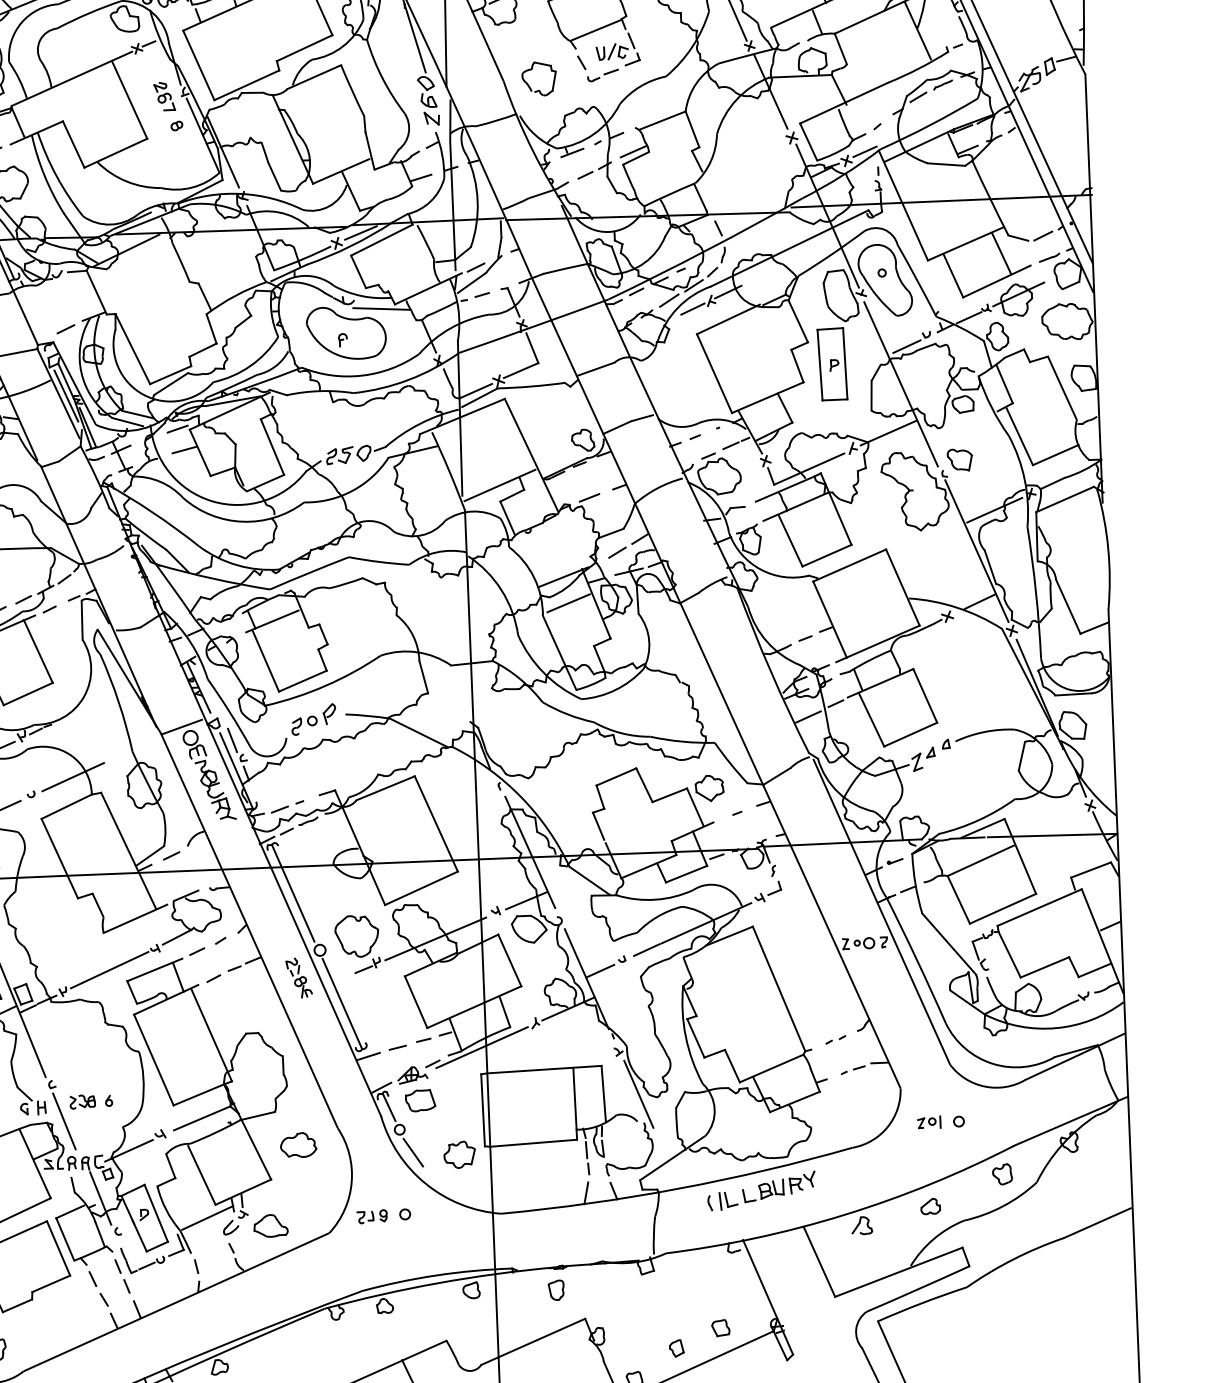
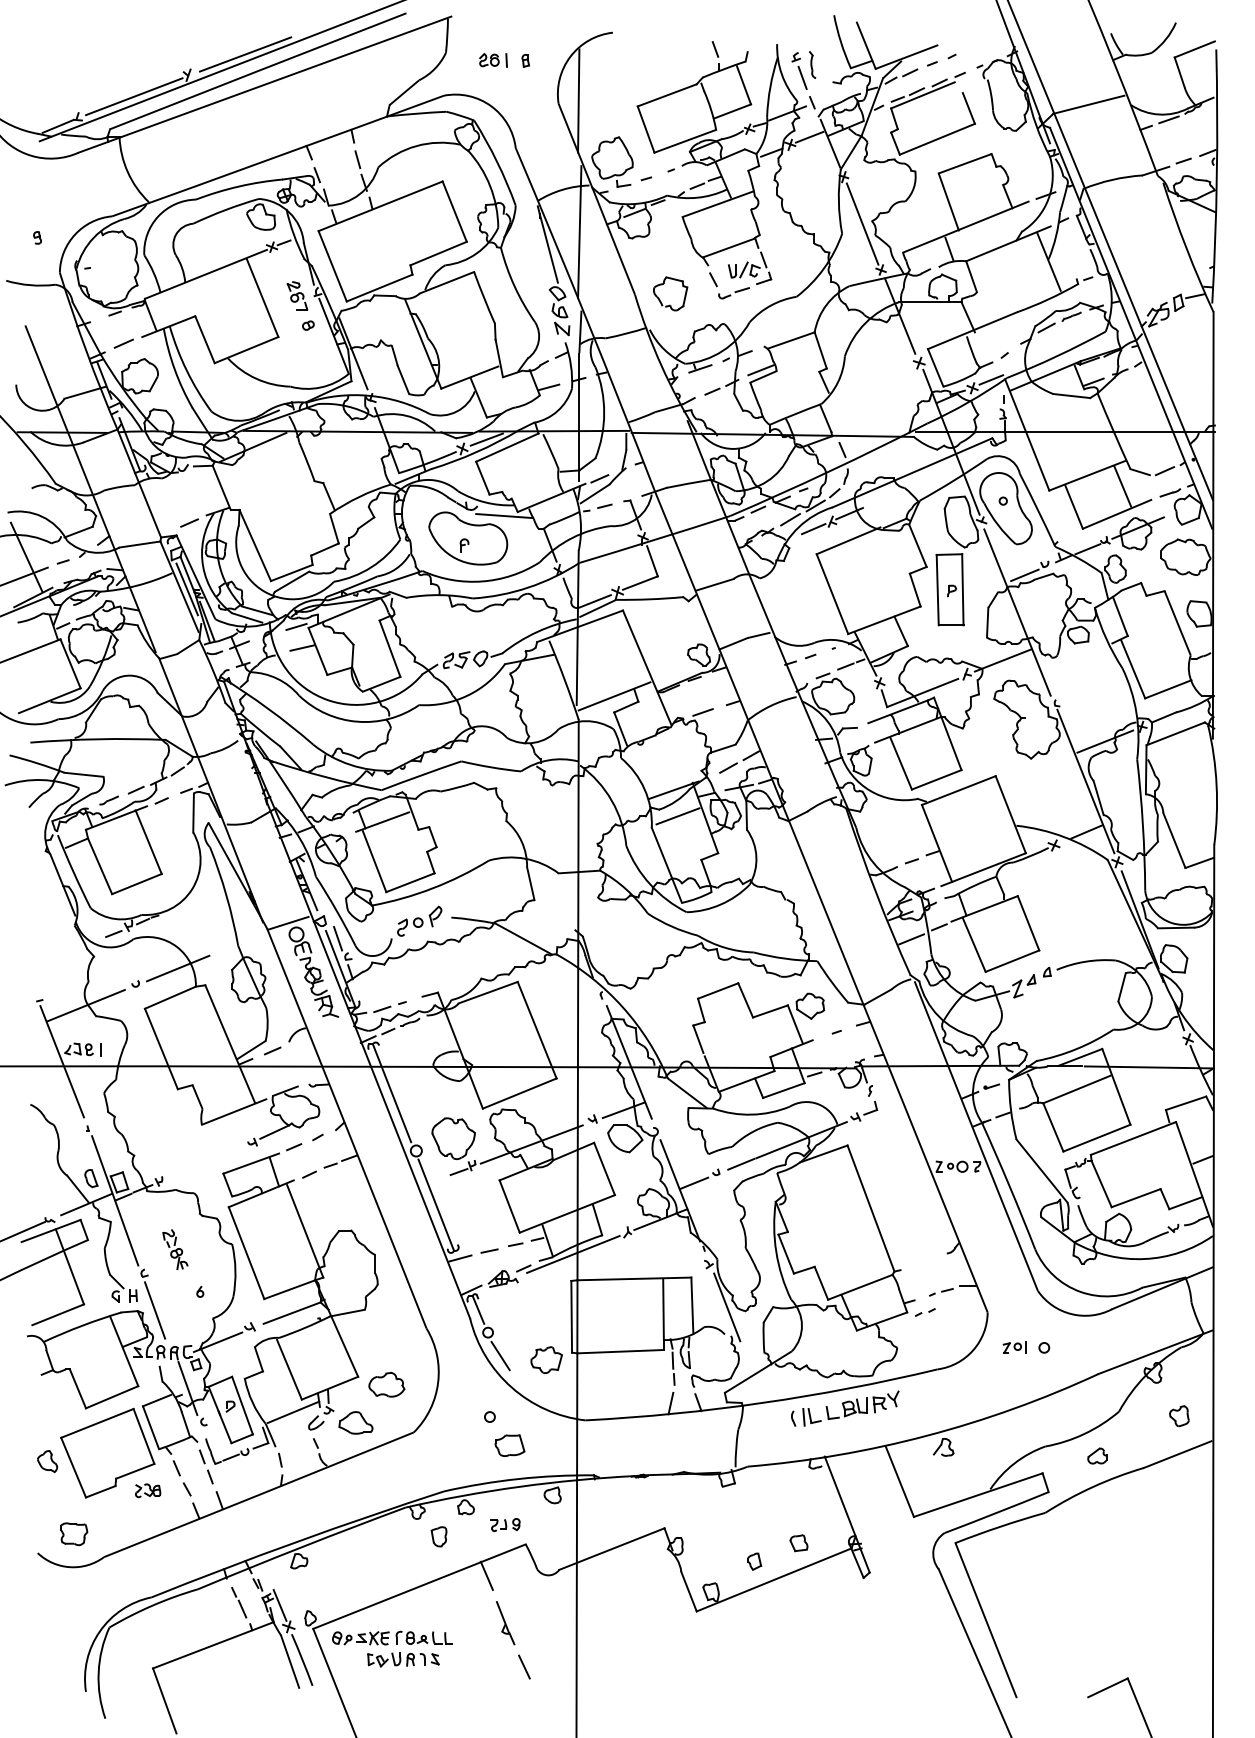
part: (959, 459) -> (1072, 689), removed
line: (109, 969) -> (206, 1161), removed
part: (299, 977) -> (175, 1249), moved
part: (835, 1039) -> (924, 1312), moved
part: (420, 1100) -> (509, 1445), moved
part: (83, 1101) -> (148, 1490), moved
part: (298, 1144) -> (386, 1384), moved
part: (1002, 1174) -> (1179, 1416), moved
part: (930, 1205) -> (1097, 1455), moved
part: (372, 1217) -> (505, 1525), moved
part: (555, 1290) -> (438, 1536), moved

